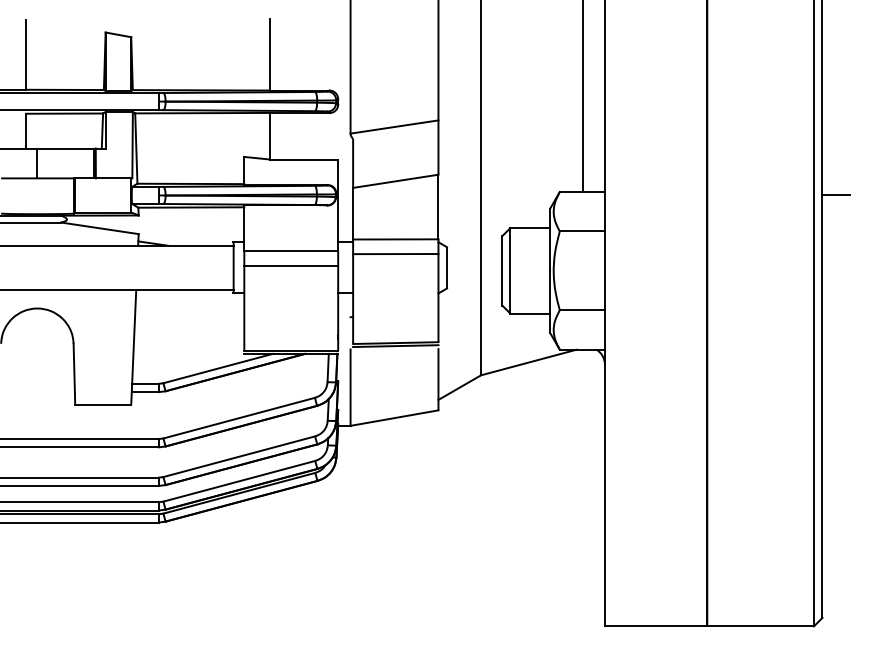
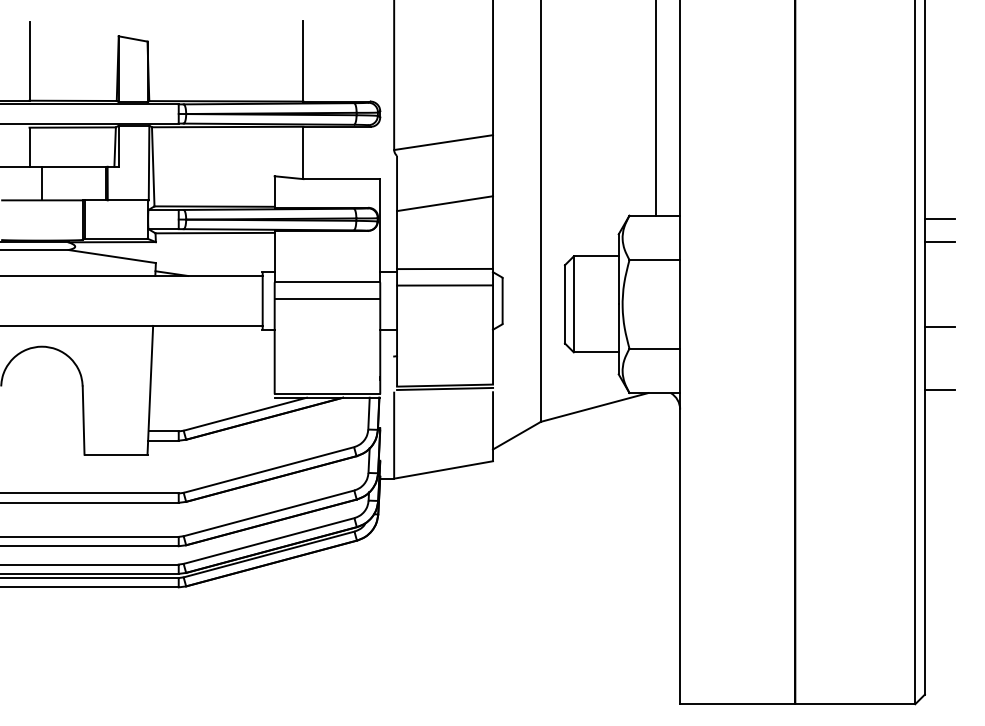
line: (835, 214) -> (939, 241), added
line: (835, 291) -> (939, 327), added
line: (835, 347) -> (939, 390), added

